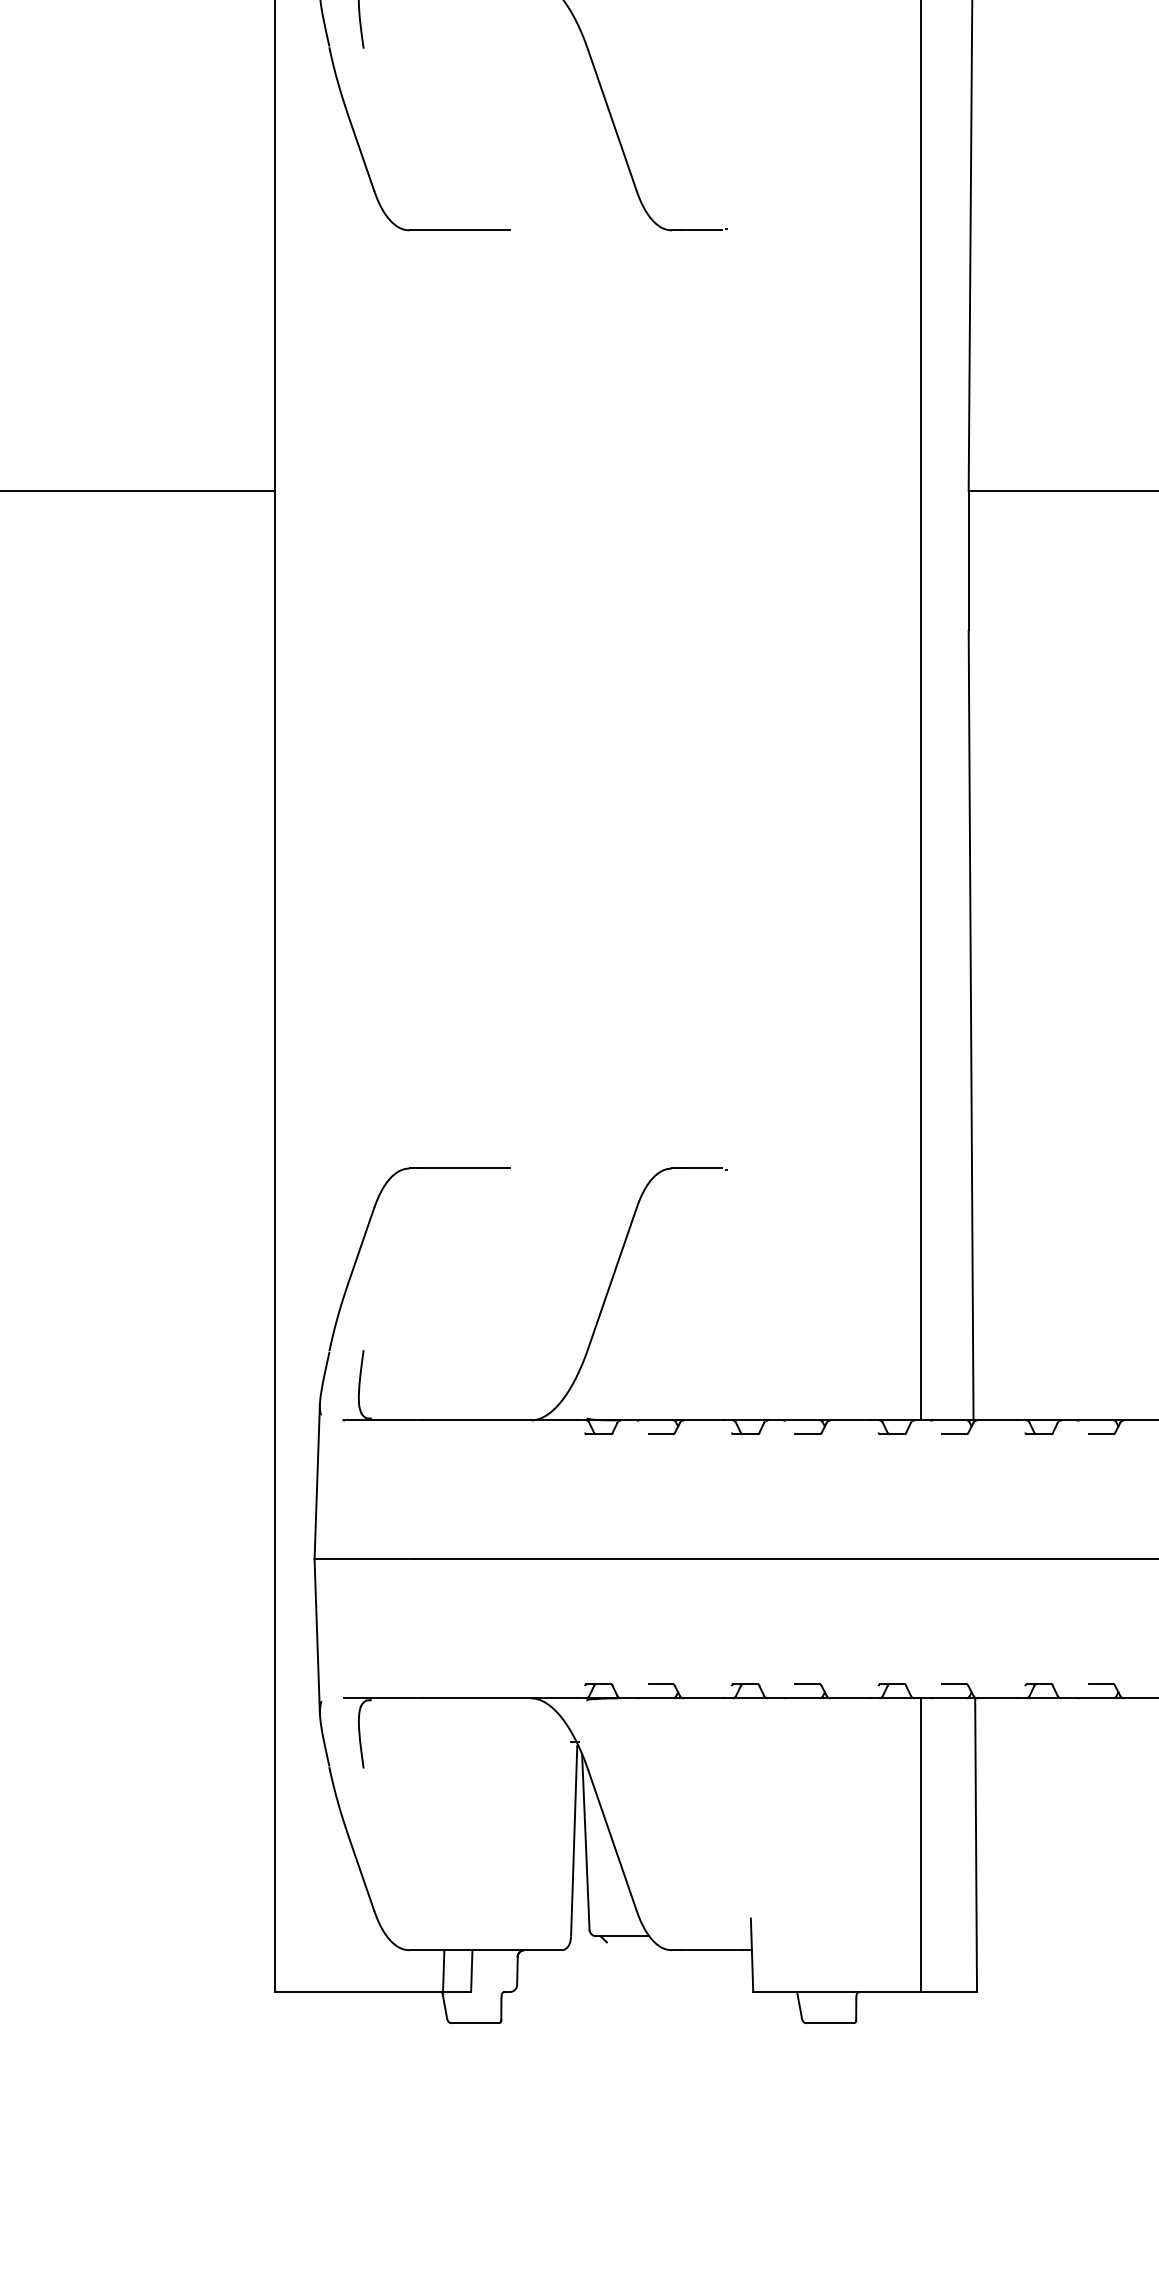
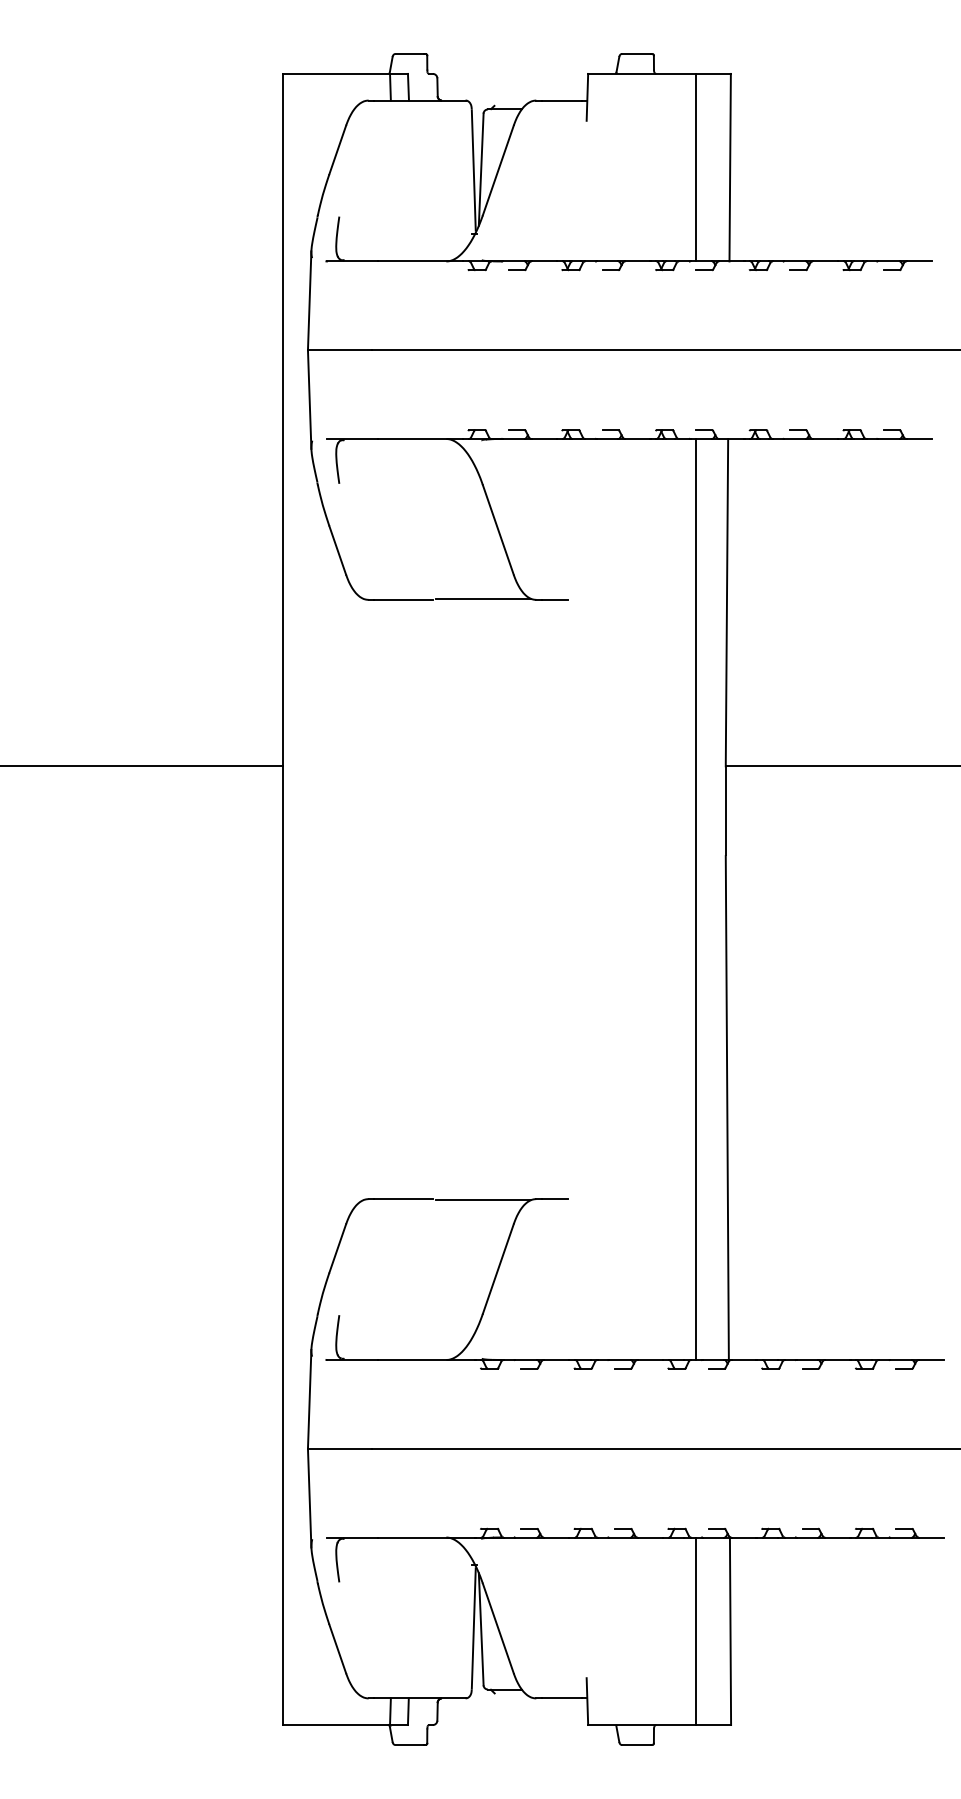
line: (589, 228) -> (483, 598), added
line: (589, 1170) -> (483, 1200), added

